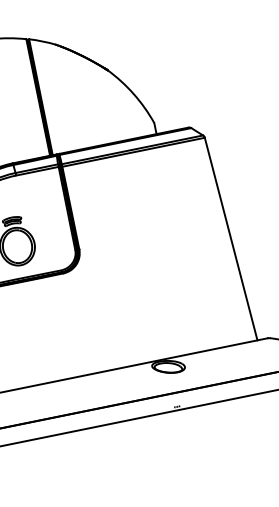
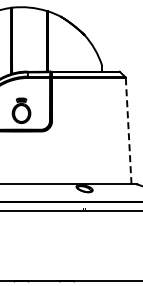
line: (230, 239) -> (128, 131), solid -> dashed

